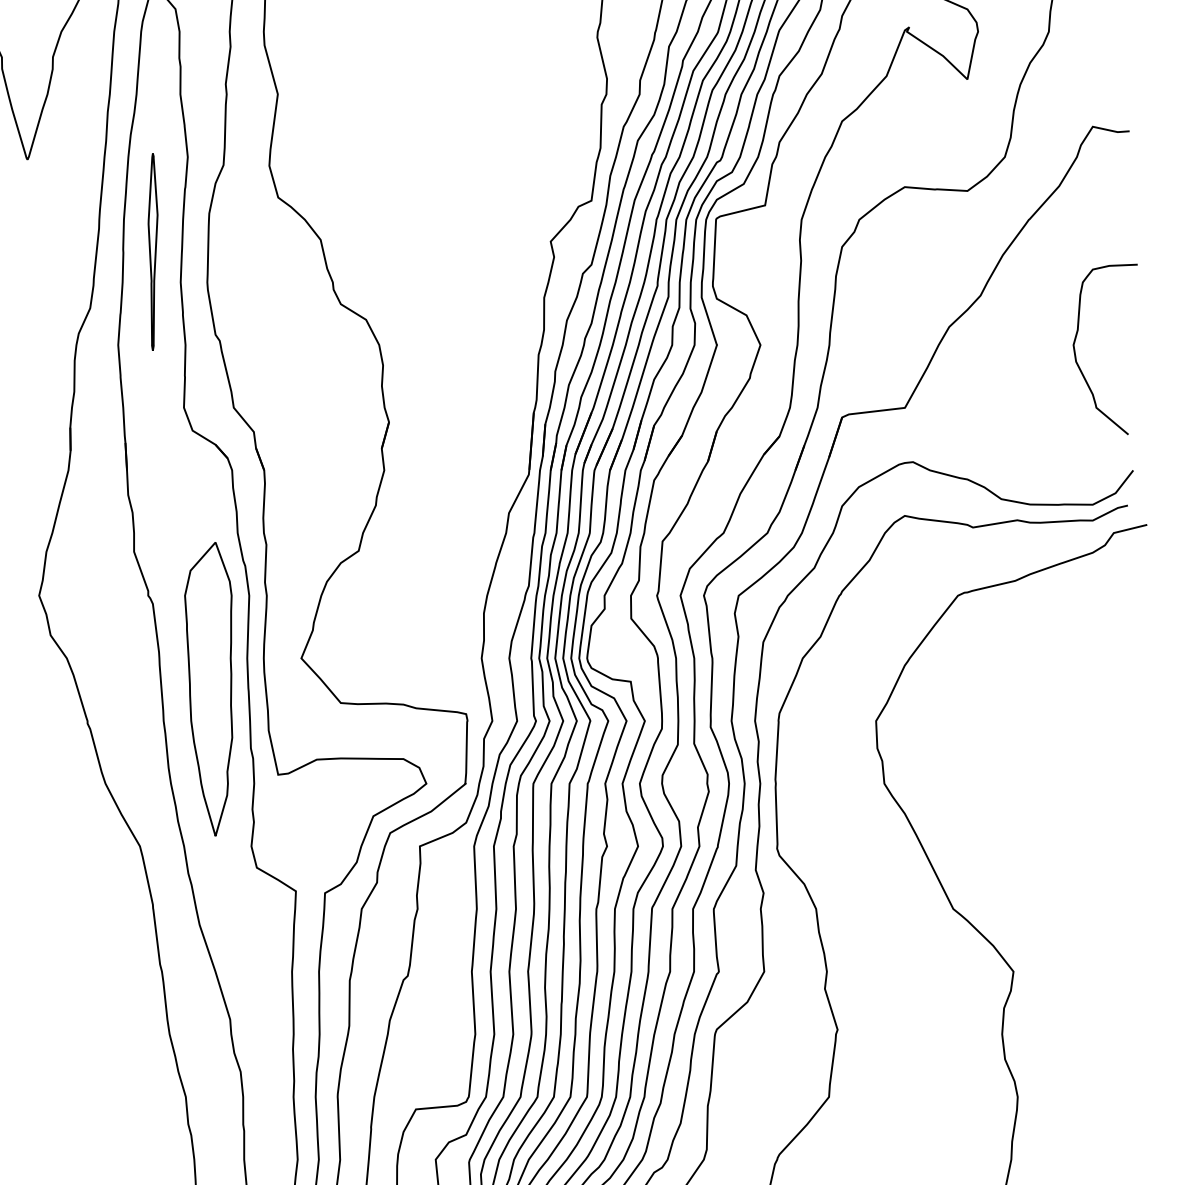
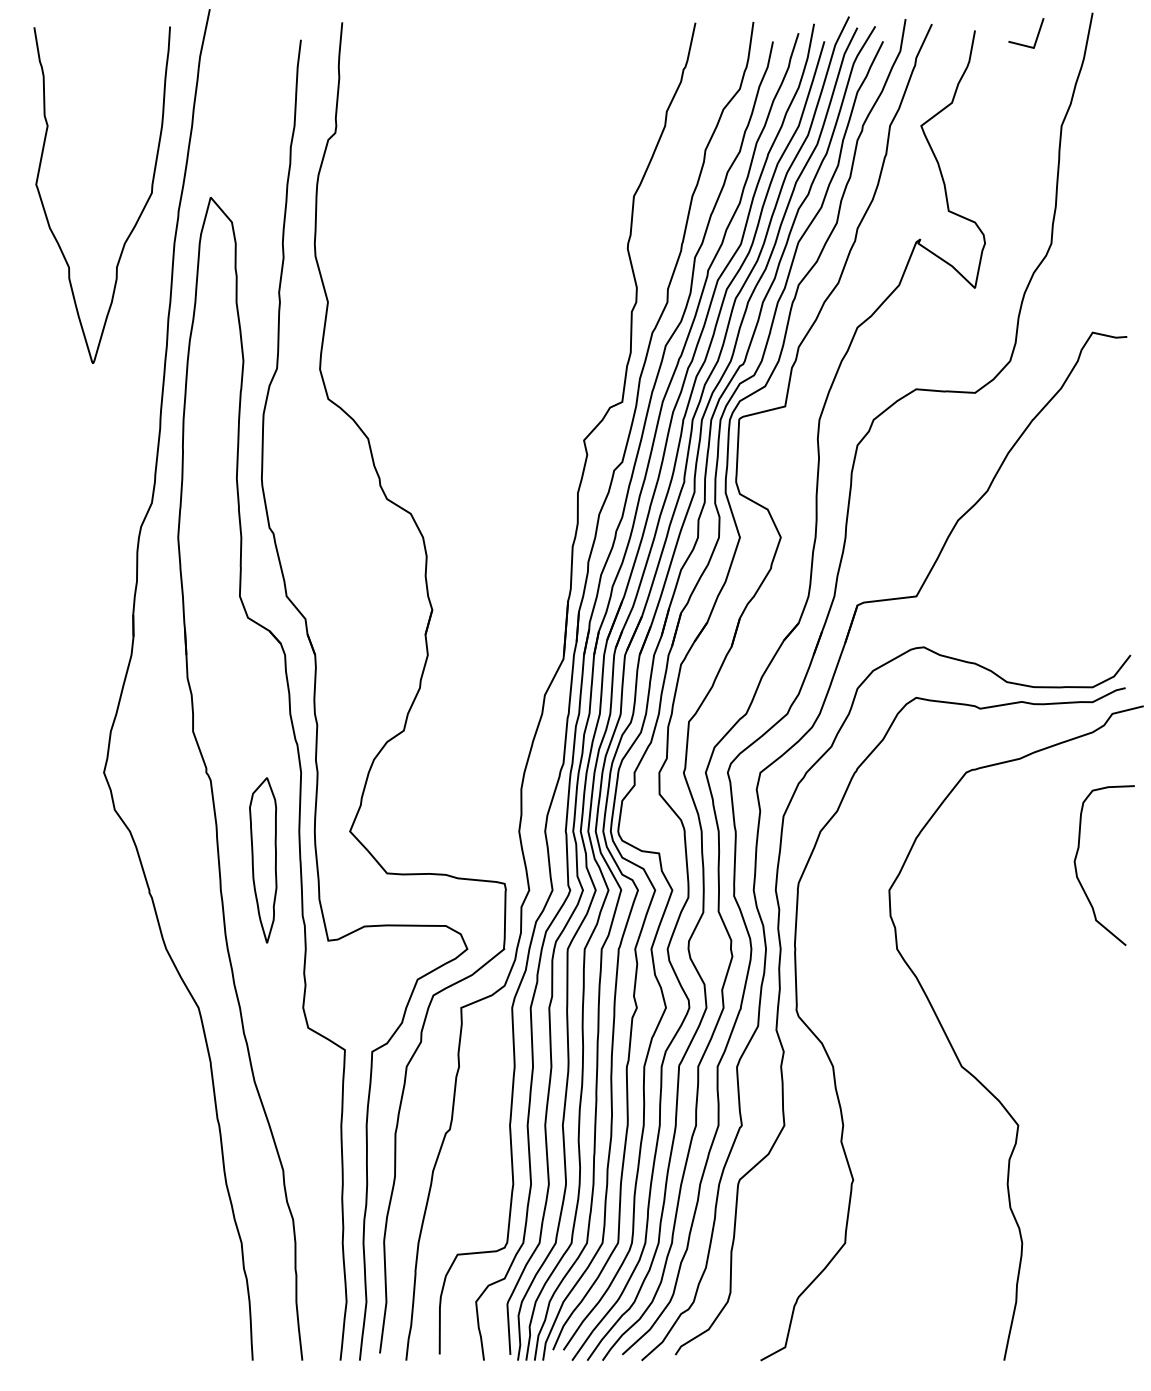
part: (152, 251) -> (210, 449), removed
curve: (1076, 355) -> (1077, 871), moved
part: (209, 689) -> (263, 860), size x0.6

